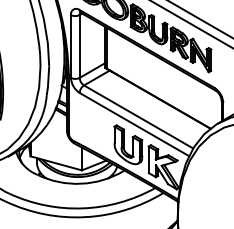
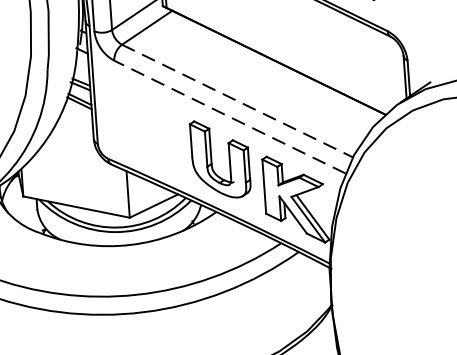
line: (139, 117) -> (239, 102), solid -> dashed
line: (133, 124) -> (228, 117), solid -> dashed

